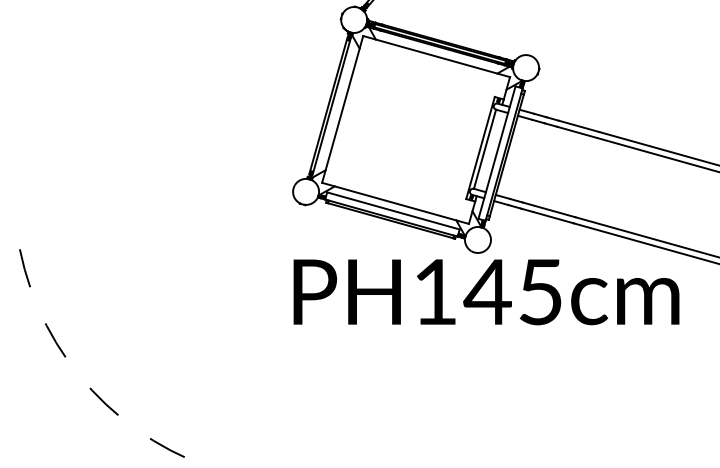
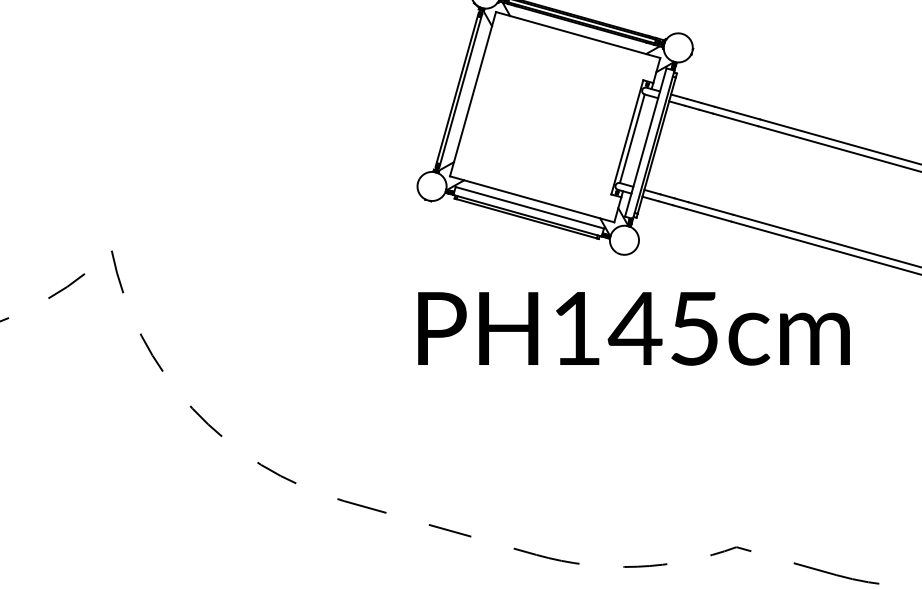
text: (486, 291) -> (633, 328), moved

